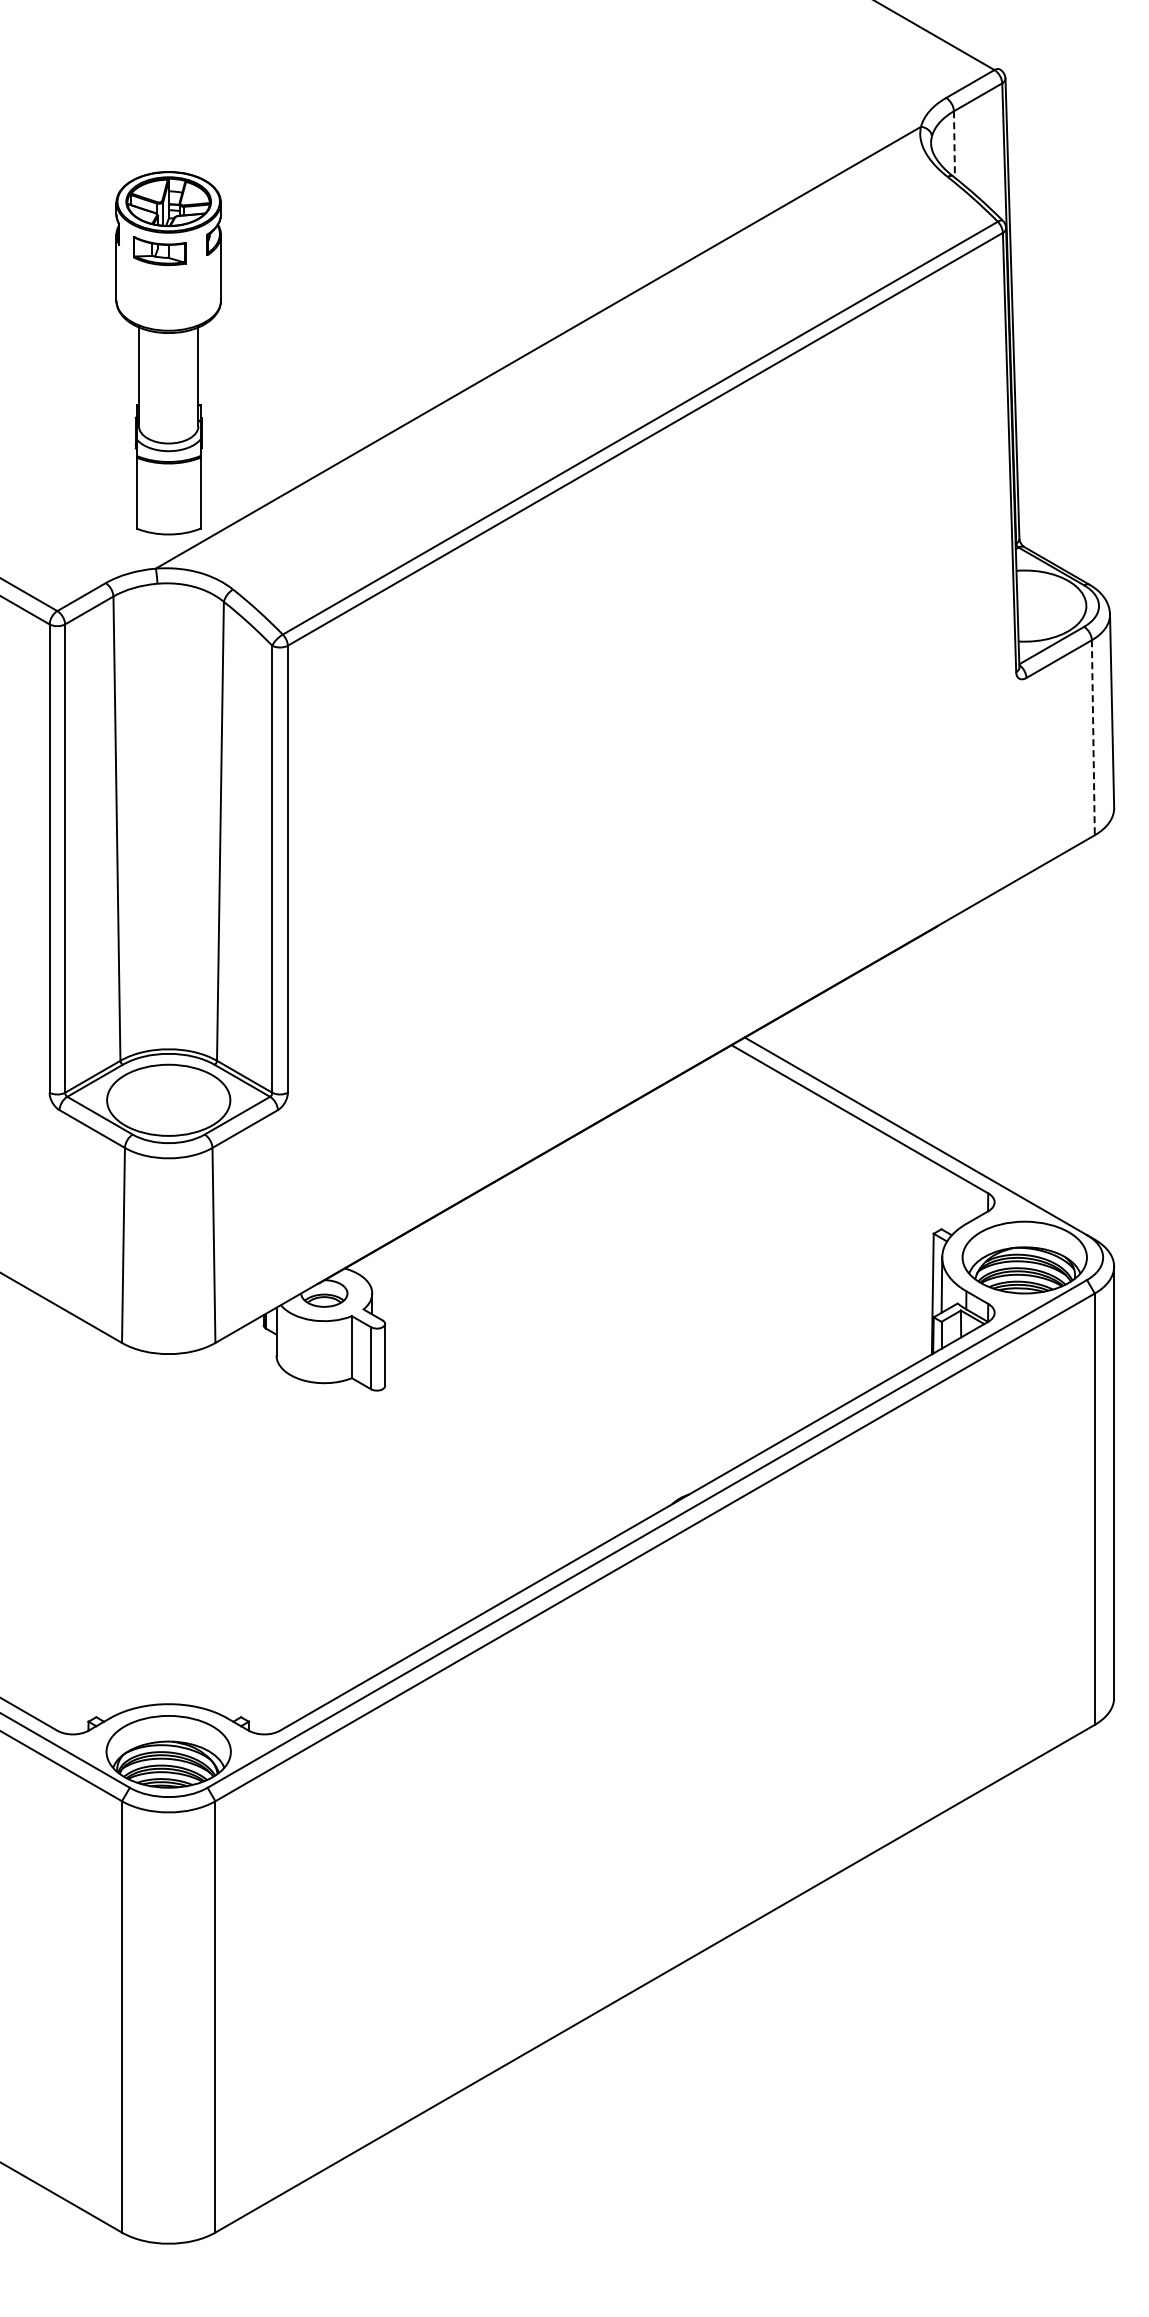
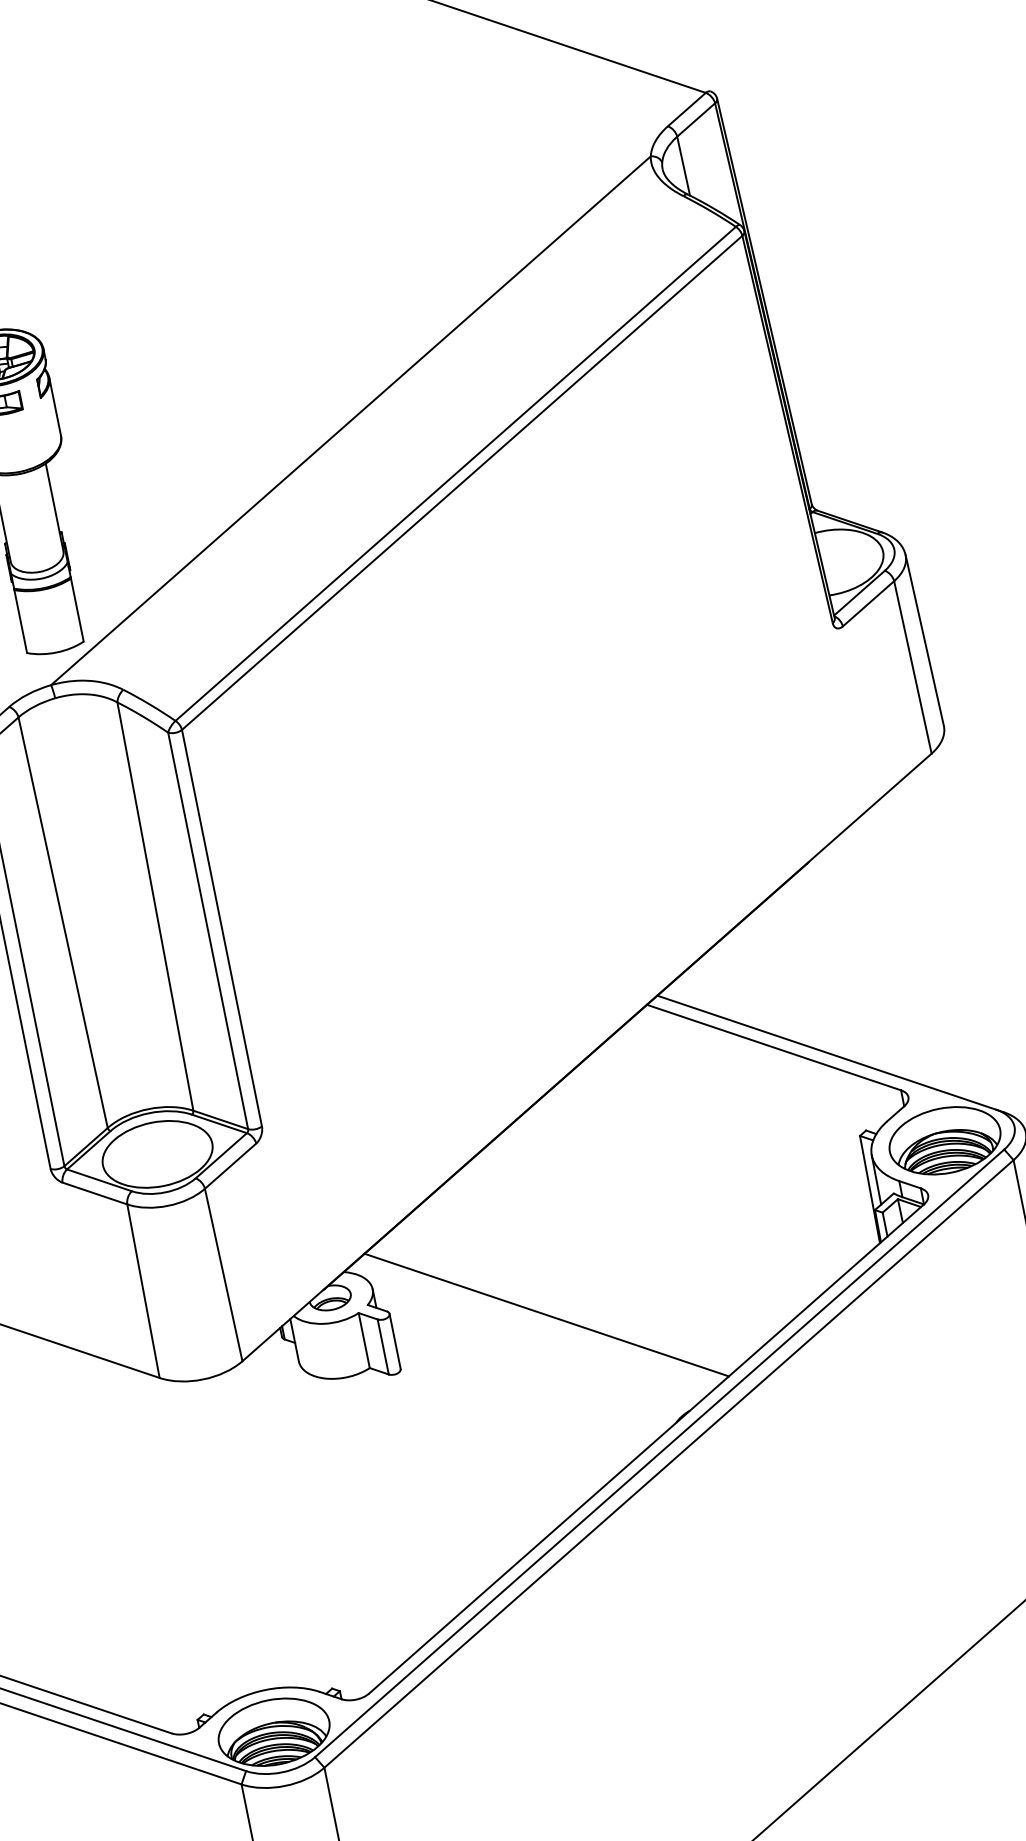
line: (954, 145) -> (683, 166), dashed -> solid
line: (1093, 737) -> (912, 667), dashed -> solid
line: (555, 1359) -> (547, 1315), added

